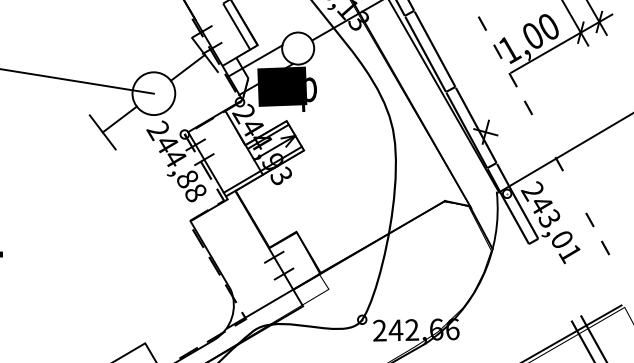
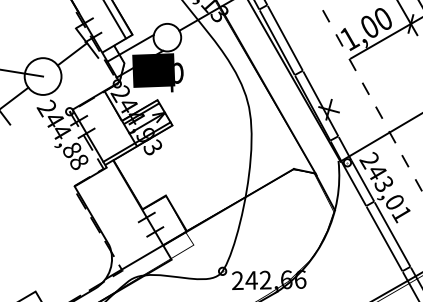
line: (543, 135) -> (378, 112), added
line: (573, 191) -> (404, 160), added
fill: (554, 279) -> (388, 236), added

